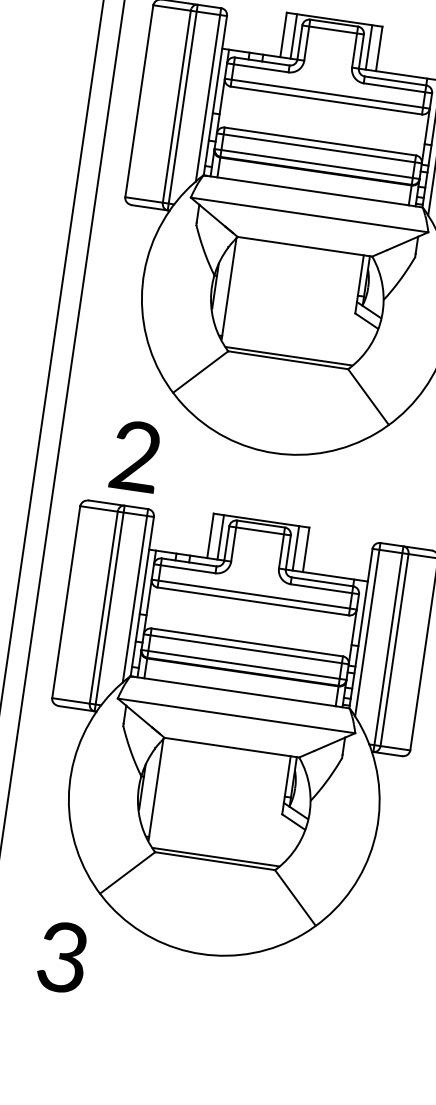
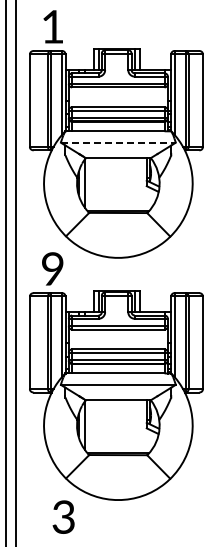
line: (310, 214) -> (118, 142), solid -> dashed
text: (135, 455) -> (52, 268), 2 -> 9
text: (62, 955) -> (63, 516), moved

